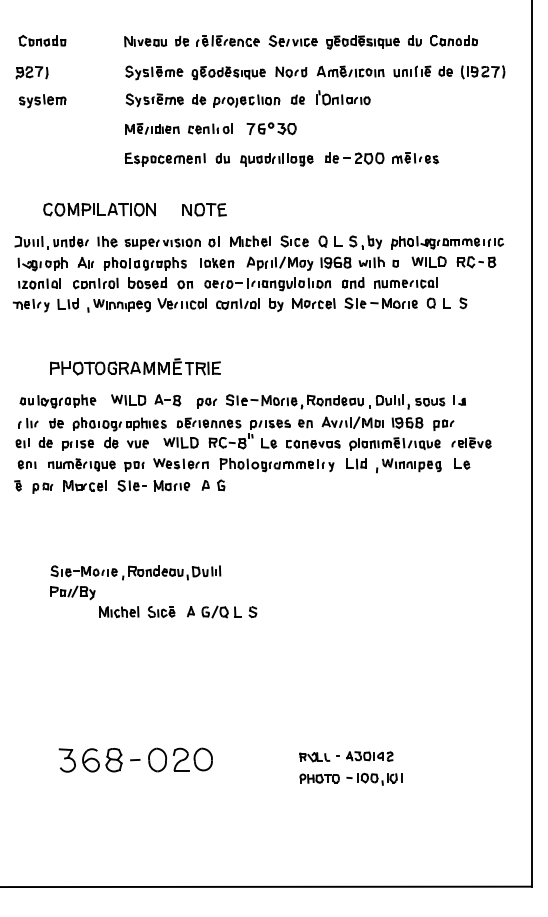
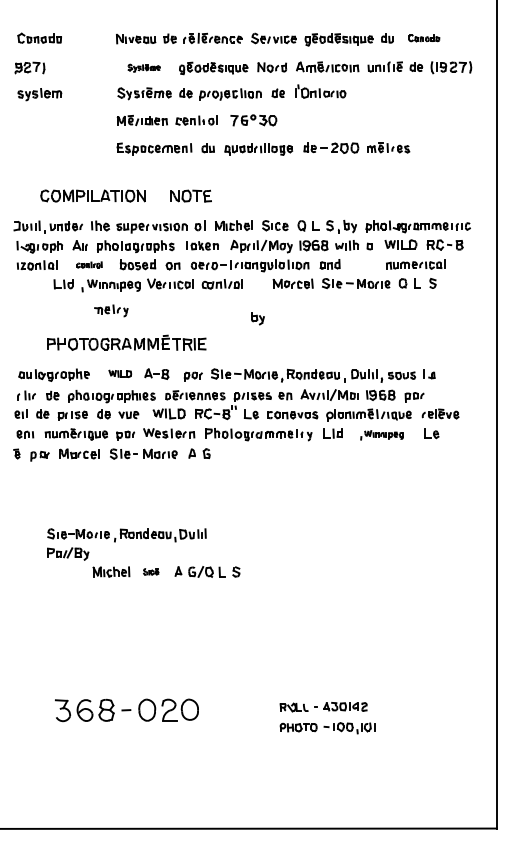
part: (453, 40) -> (423, 37), size x0.7
part: (154, 72) -> (144, 67), size x0.6
part: (405, 282) -> (415, 264), moved
part: (95, 283) -> (89, 264), size x0.6
part: (276, 304) -> (258, 318), moved
part: (30, 305) -> (110, 310), moved
part: (128, 399) -> (120, 373), size x0.7
part: (408, 465) -> (381, 435), size x0.7
part: (161, 611) -> (150, 571), size x0.6

